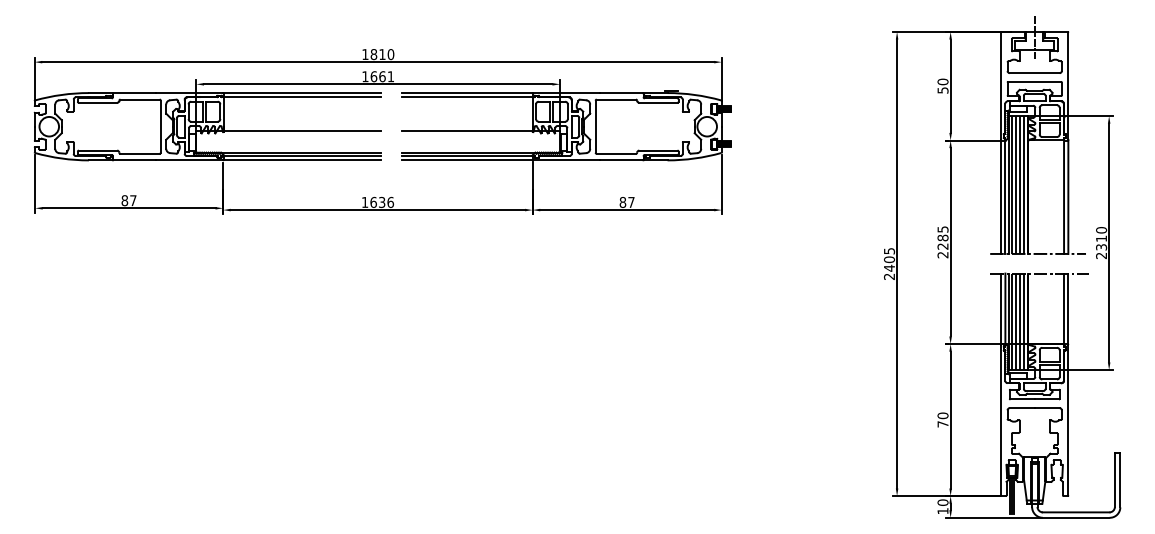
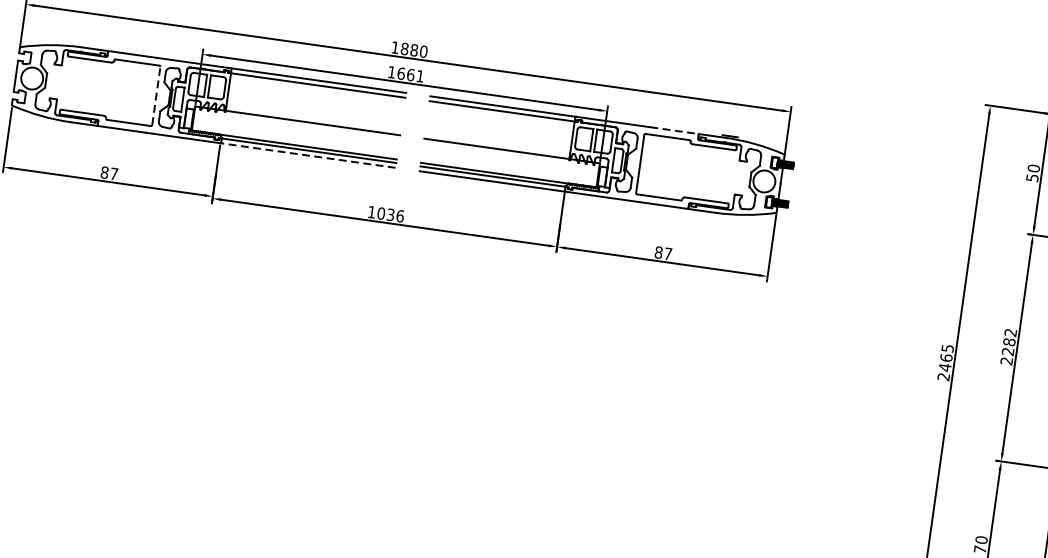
text: (382, 54) -> (414, 50), 1810 -> 1880
line: (621, 93) -> (674, 131), solid -> dashed
line: (160, 126) -> (156, 95), solid -> dashed
line: (301, 160) -> (307, 155), solid -> dashed
text: (373, 202) -> (381, 213), 1636 -> 1036
text: (942, 229) -> (1010, 332), 2285 -> 2282
text: (889, 259) -> (946, 357), 2405 -> 2465

